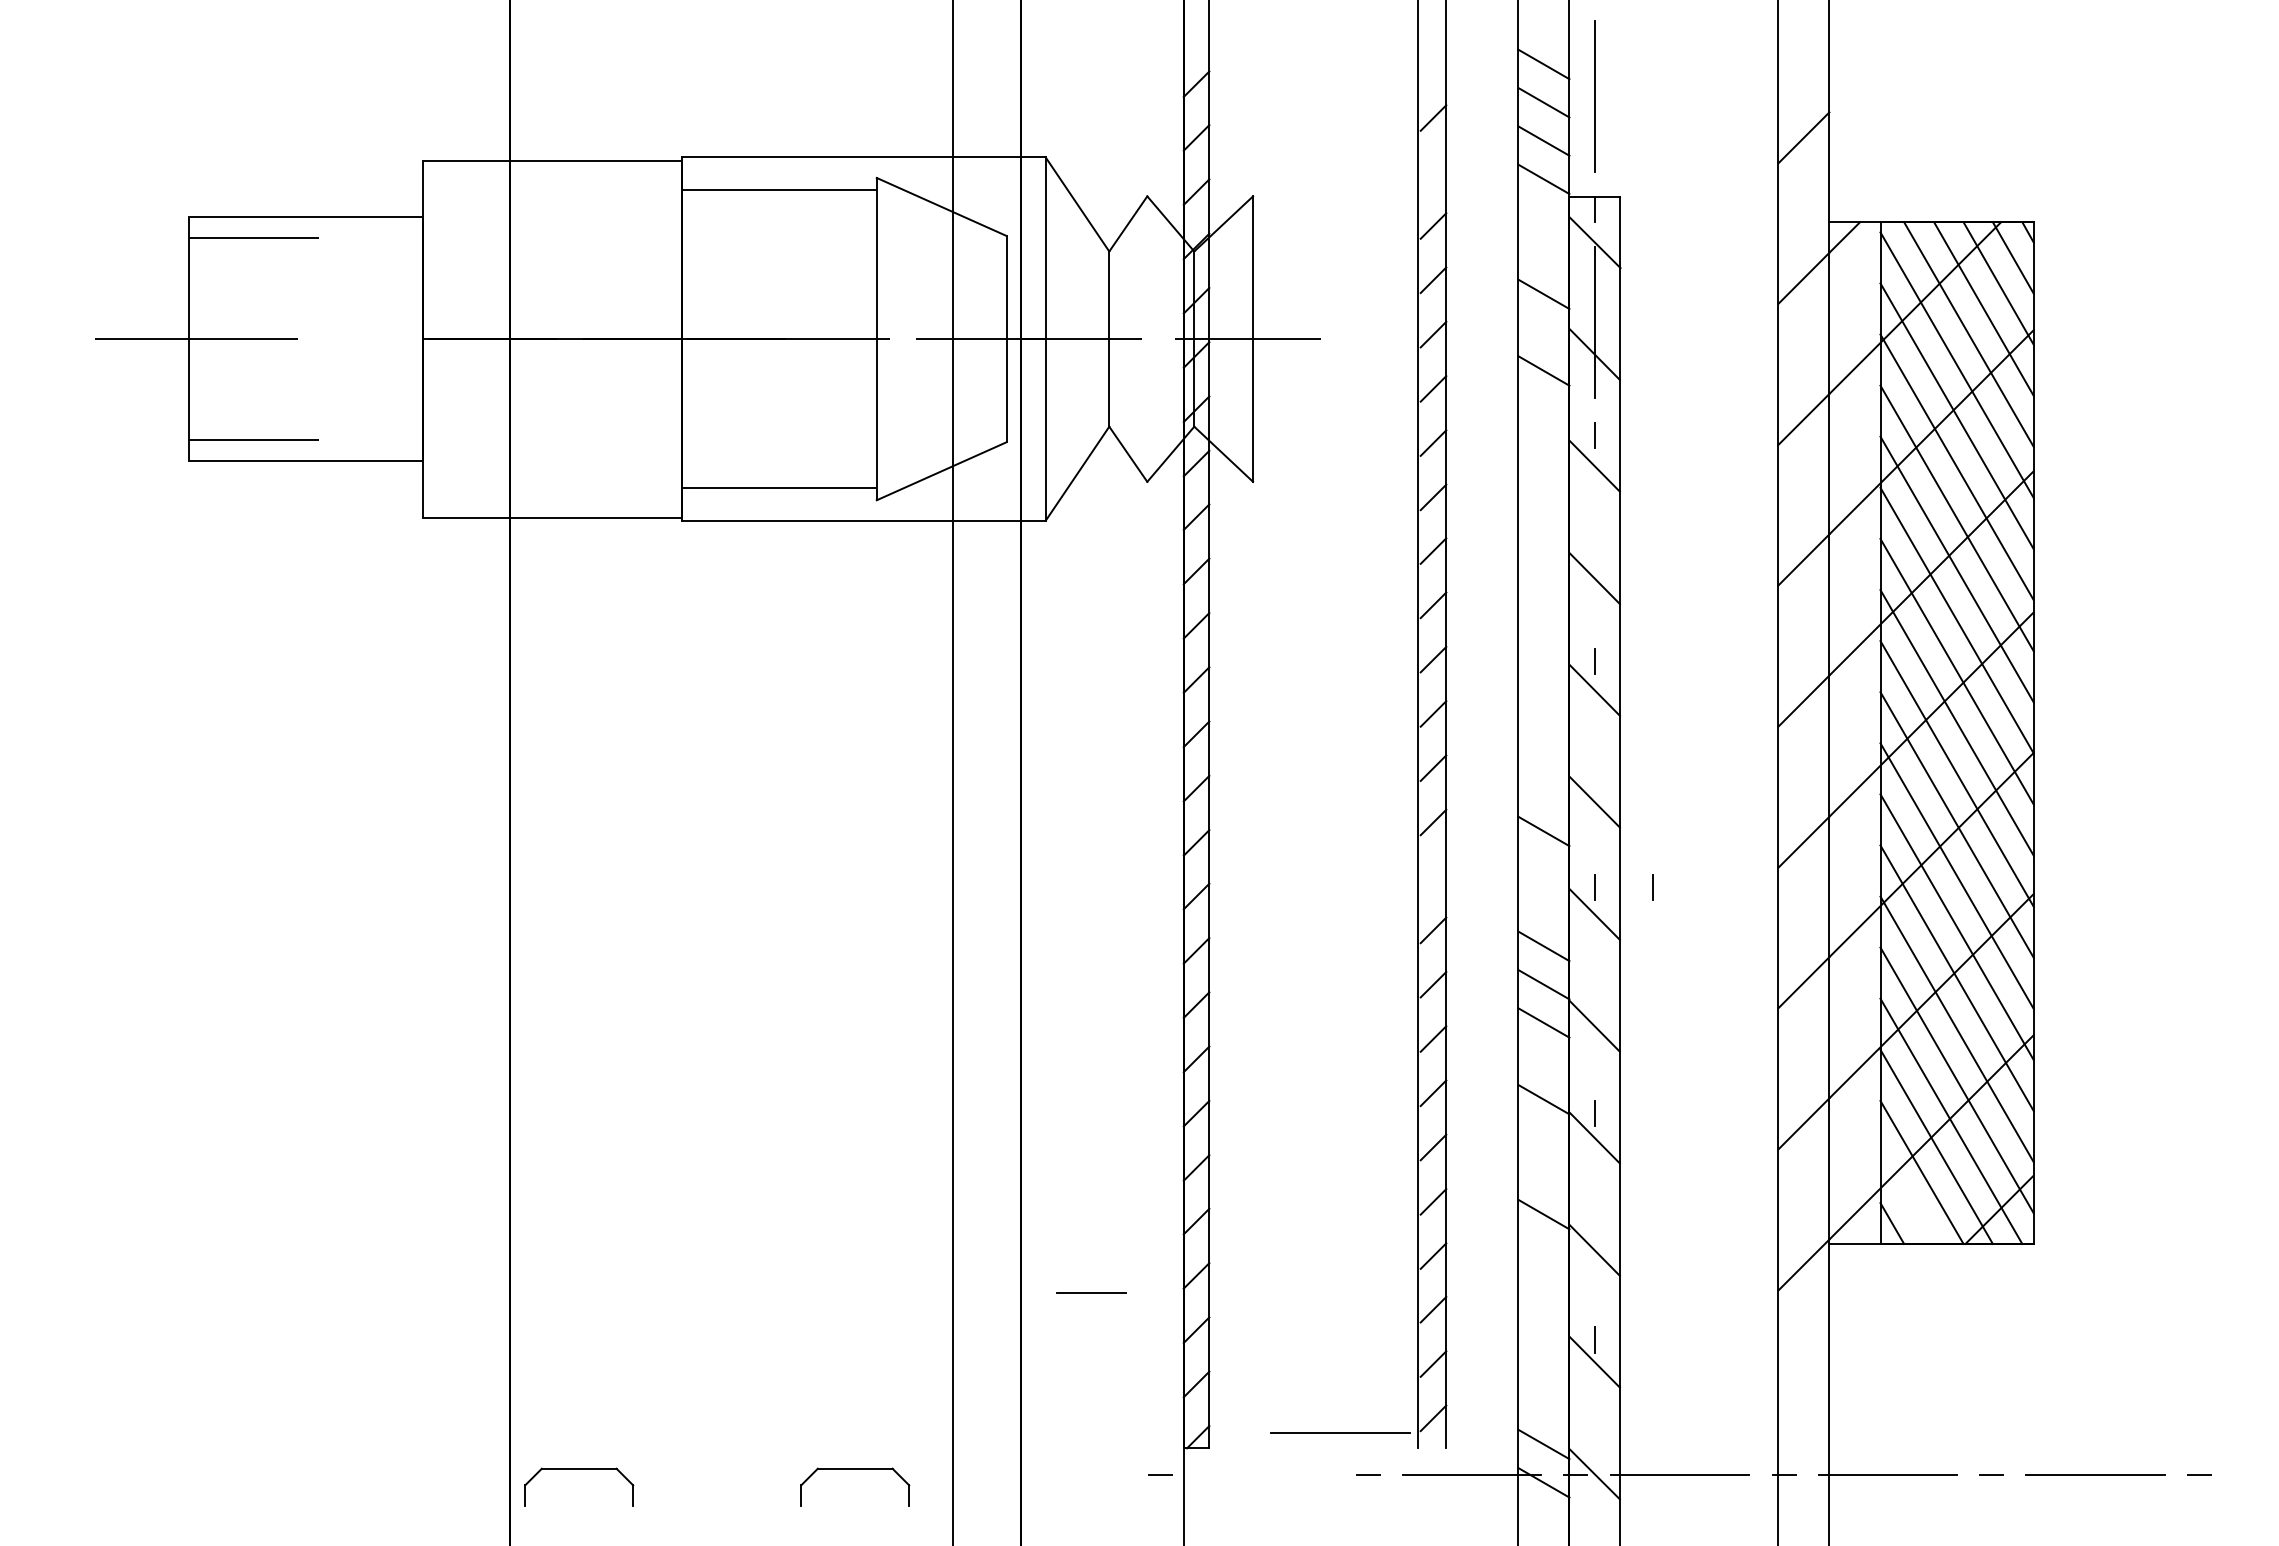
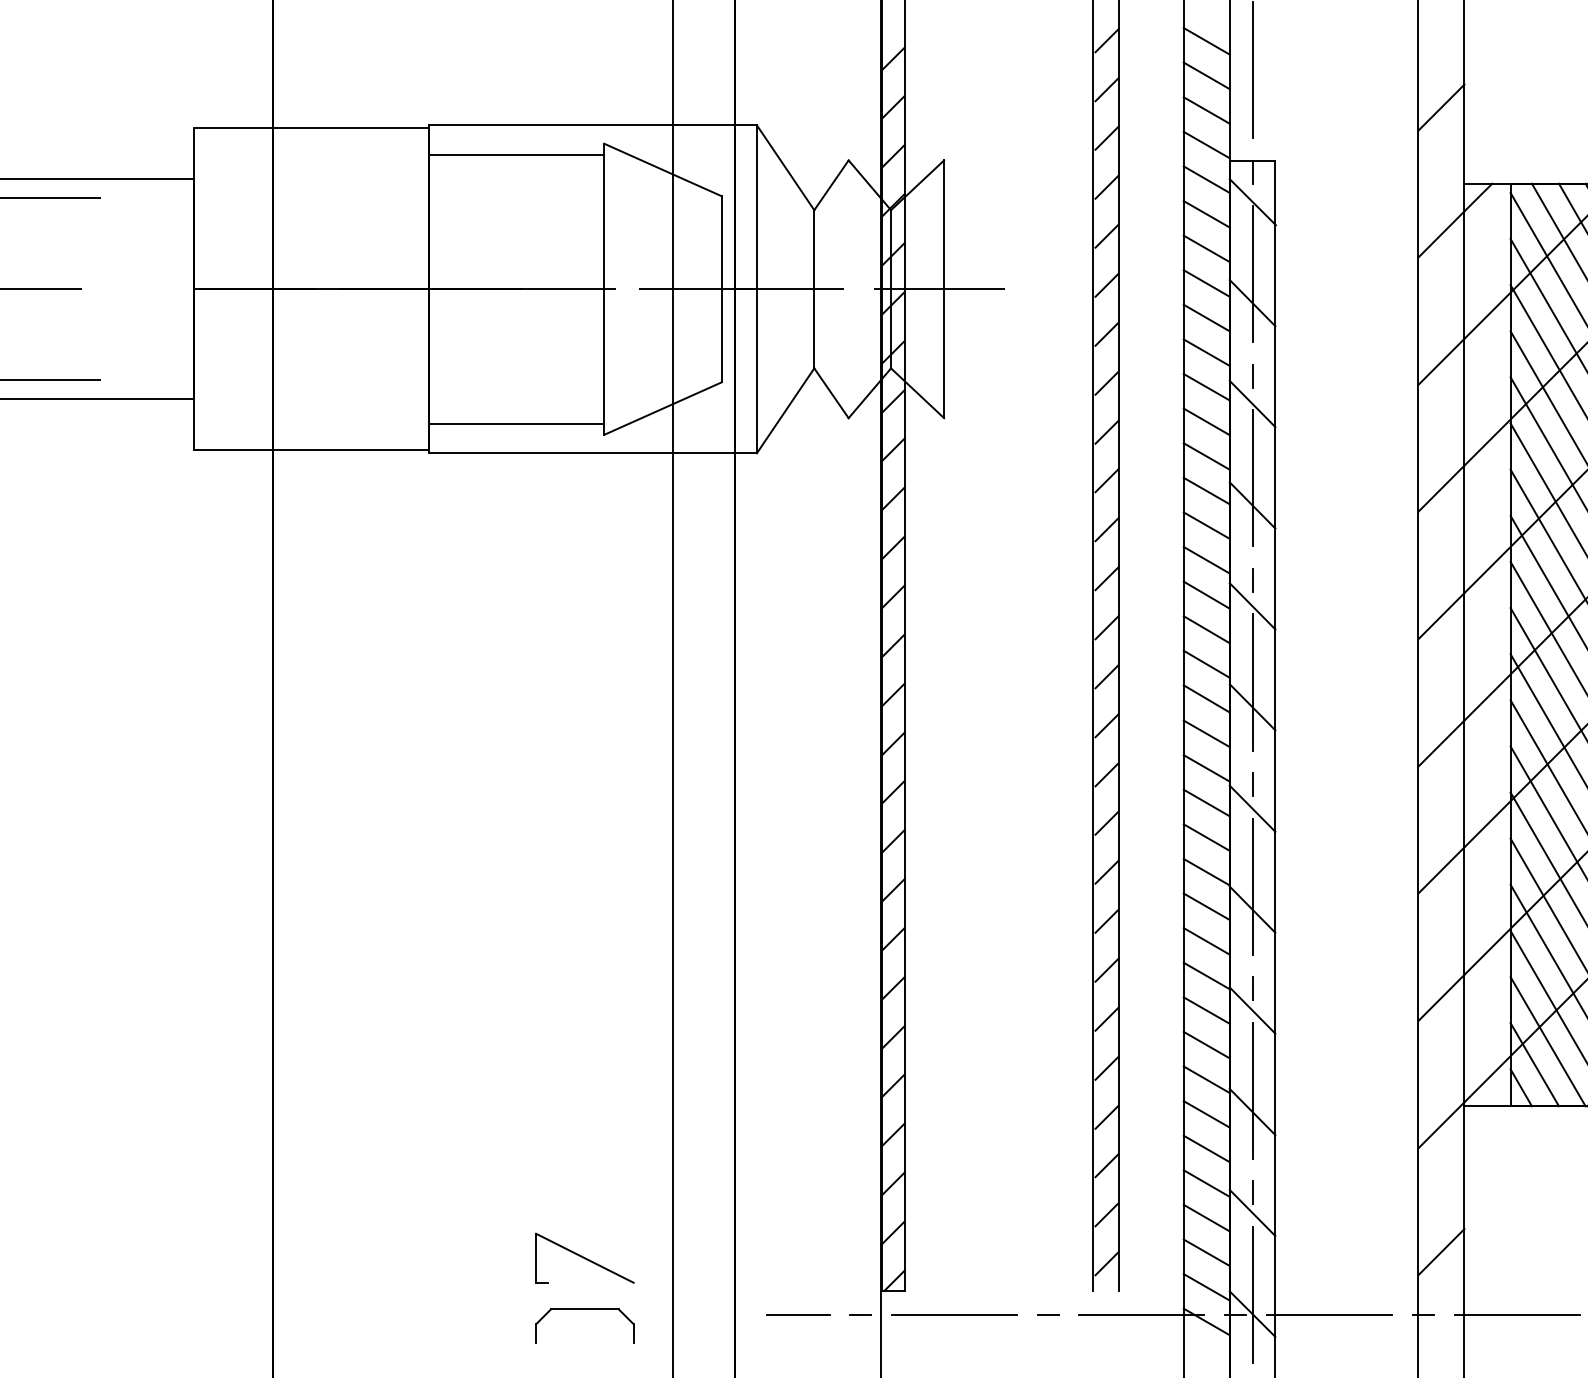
line: (1433, 63) -> (1107, 40), added
line: (1433, 171) -> (1107, 137), added
line: (1543, 217) -> (1206, 179), added
line: (1543, 255) -> (1206, 213), added
line: (1543, 332) -> (1206, 283), added
line: (1543, 408) -> (1206, 351), added
line: (1543, 447) -> (1206, 387), added
line: (1543, 485) -> (1206, 421), added
line: (1543, 523) -> (1206, 455), added
line: (1595, 548) -> (1253, 478), added
line: (1543, 562) -> (1206, 490), added
line: (1543, 600) -> (1206, 525), added
line: (1543, 638) -> (1206, 559), added
line: (1543, 677) -> (1206, 594), added
line: (1543, 716) -> (1206, 630), added
line: (1543, 754) -> (1206, 664), added
line: (1595, 774) -> (1253, 682), added
line: (1543, 792) -> (1206, 698), added
line: (1543, 869) -> (1206, 768), added
line: (1433, 876) -> (1107, 774), added
line: (1652, 887) -> (1304, 784), removed
line: (1543, 907) -> (1206, 802), added
line: (1595, 1000) -> (1253, 886), added
line: (1543, 1061) -> (1206, 941), added
line: (1543, 1137) -> (1206, 1010), added
line: (1543, 1175) -> (1206, 1044), added
line: (1907, 1197) -> (1535, 1064), added
line: (1595, 1226) -> (1253, 1090), added
line: (1543, 1252) -> (1206, 1113), added
line: (1543, 1290) -> (1206, 1148), added
line: (1091, 1292) -> (798, 1314), moved
line: (1543, 1329) -> (1206, 1183), added
line: (1543, 1367) -> (1206, 1217), added
line: (1543, 1405) -> (1206, 1252), added
line: (1803, 1405) -> (1441, 1252), added
part: (855, 1412) -> (585, 1258), added
line: (1340, 1432) -> (954, 1314), moved
line: (1595, 1452) -> (1253, 1294), added
part: (579, 1469) -> (335, 1309), removed

